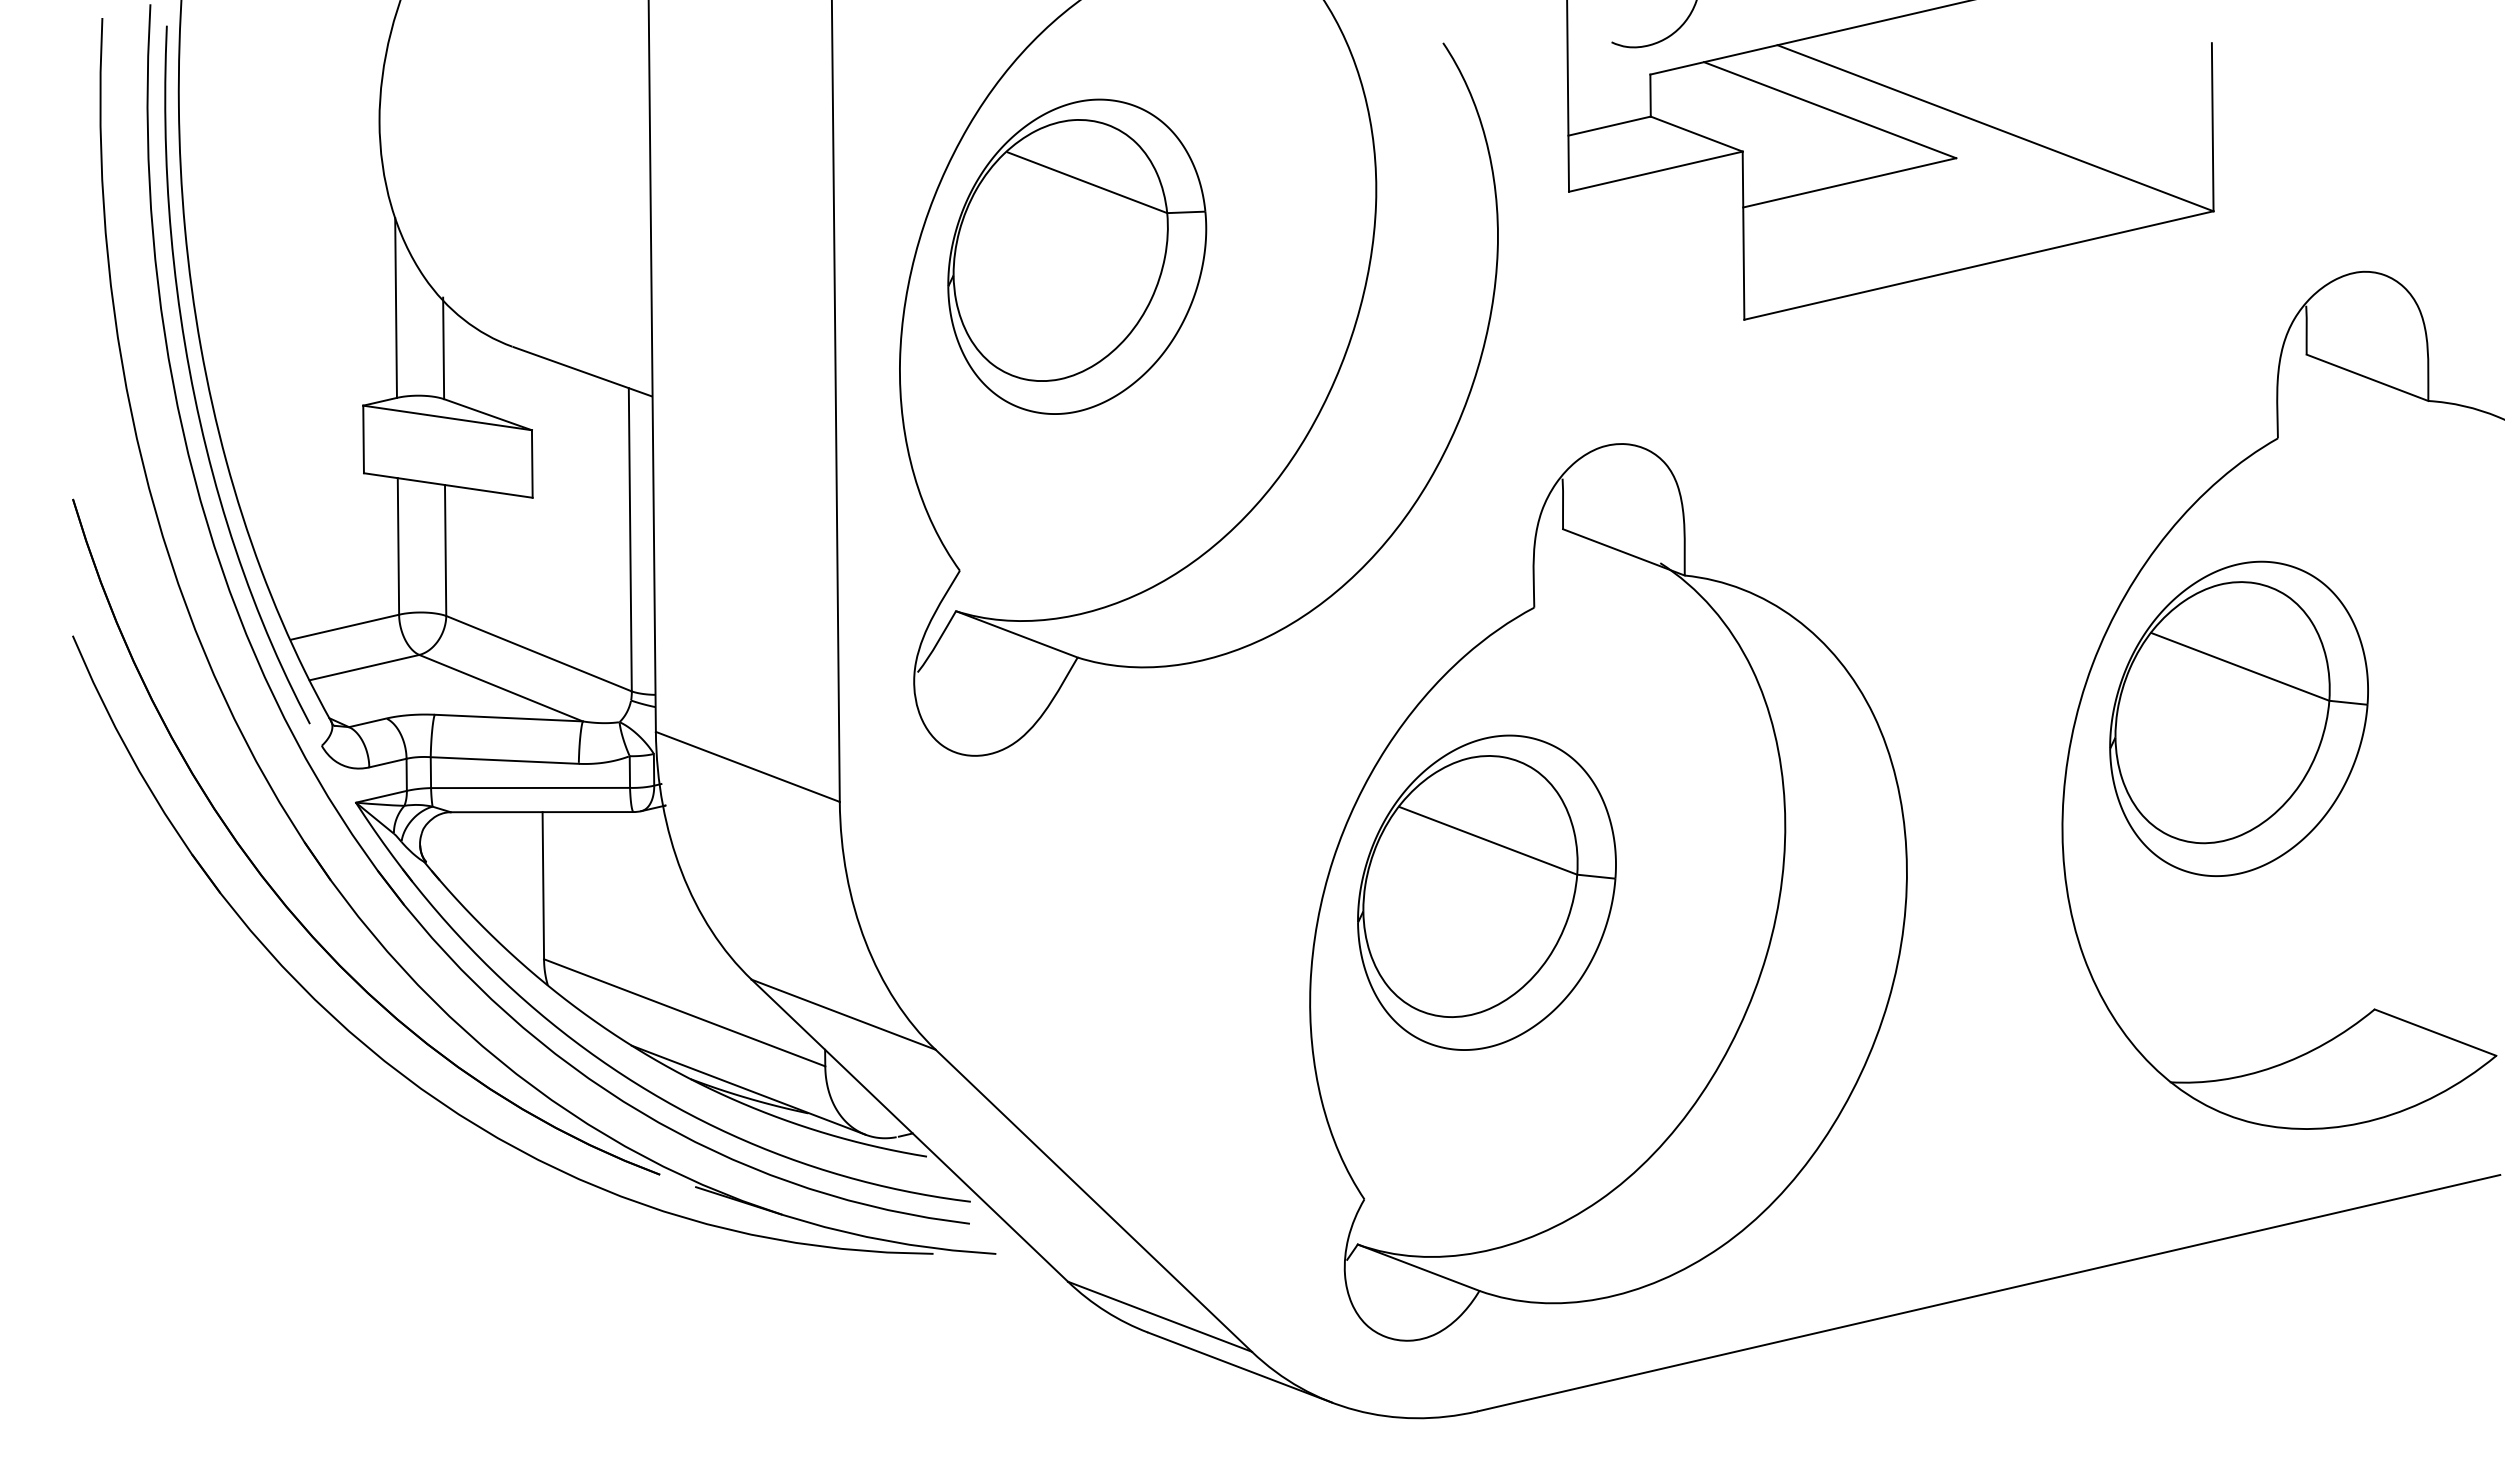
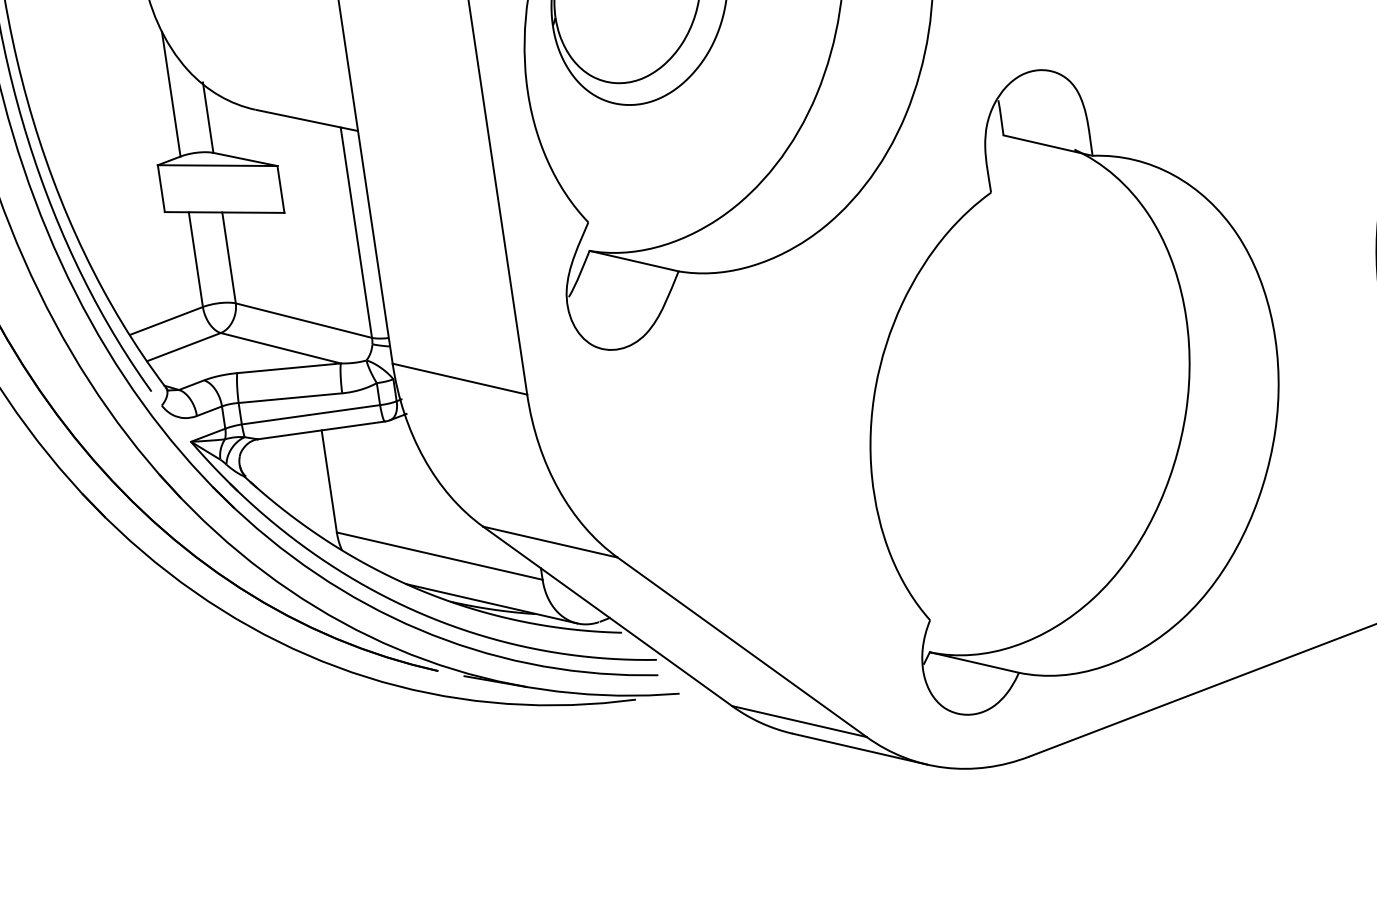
part: (1486, 892) -> (985, 395), removed

